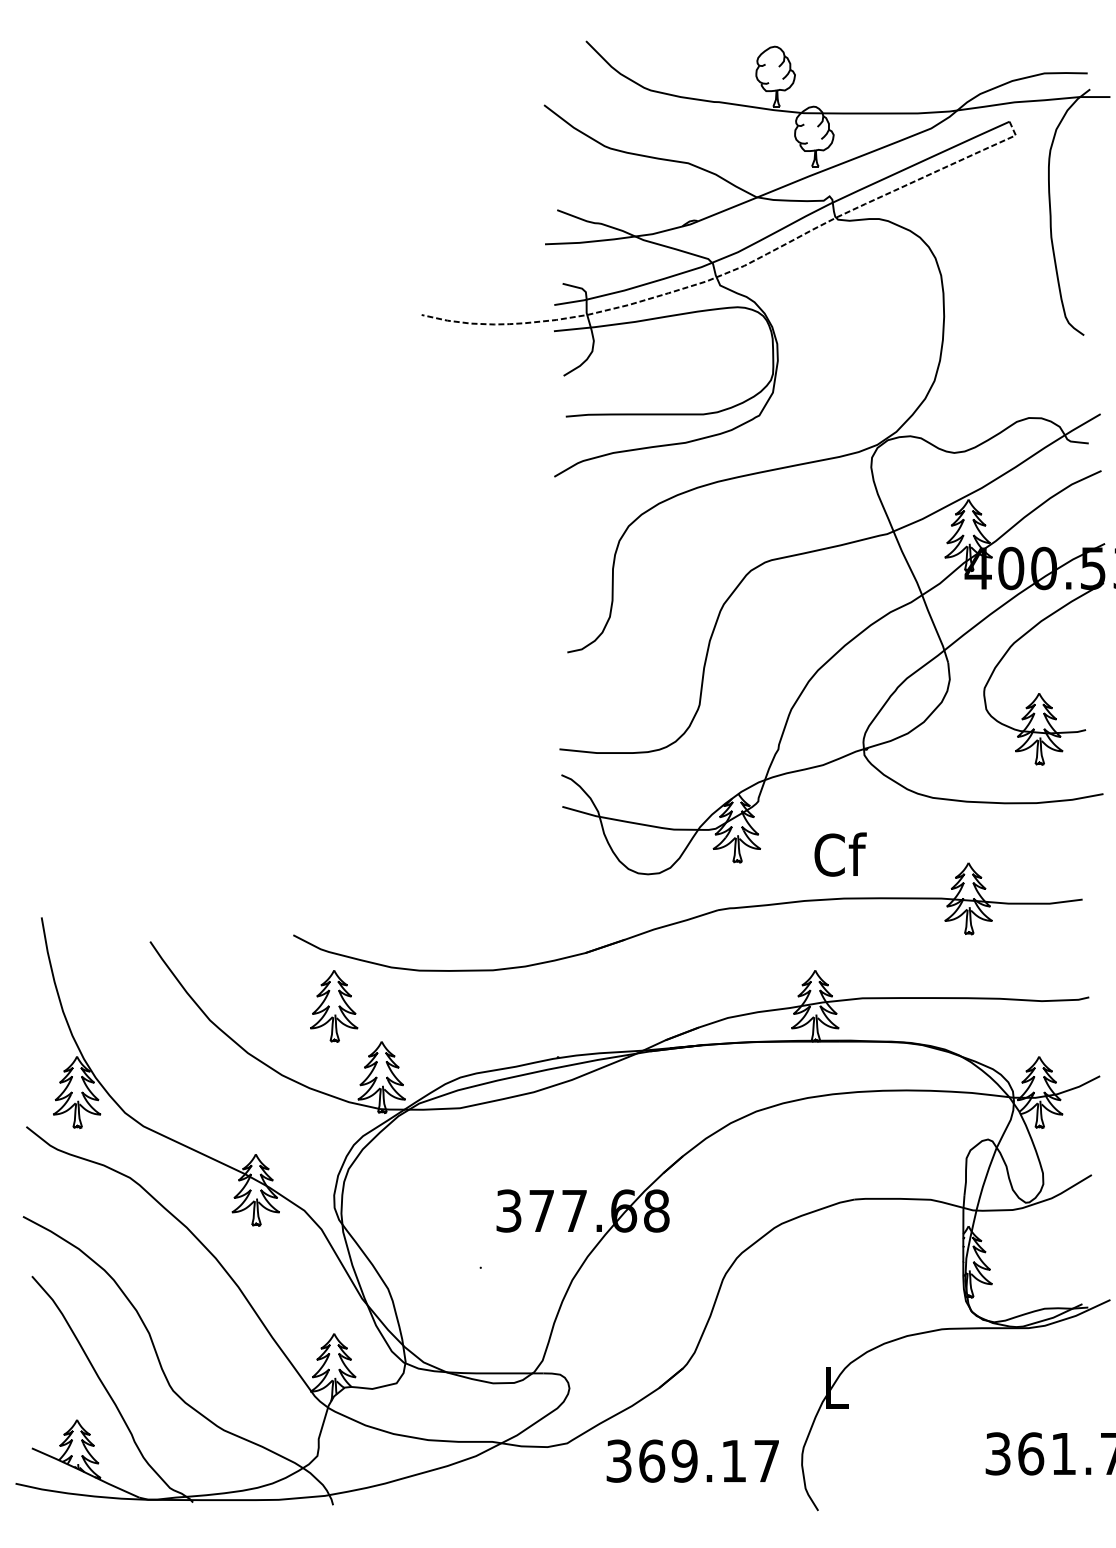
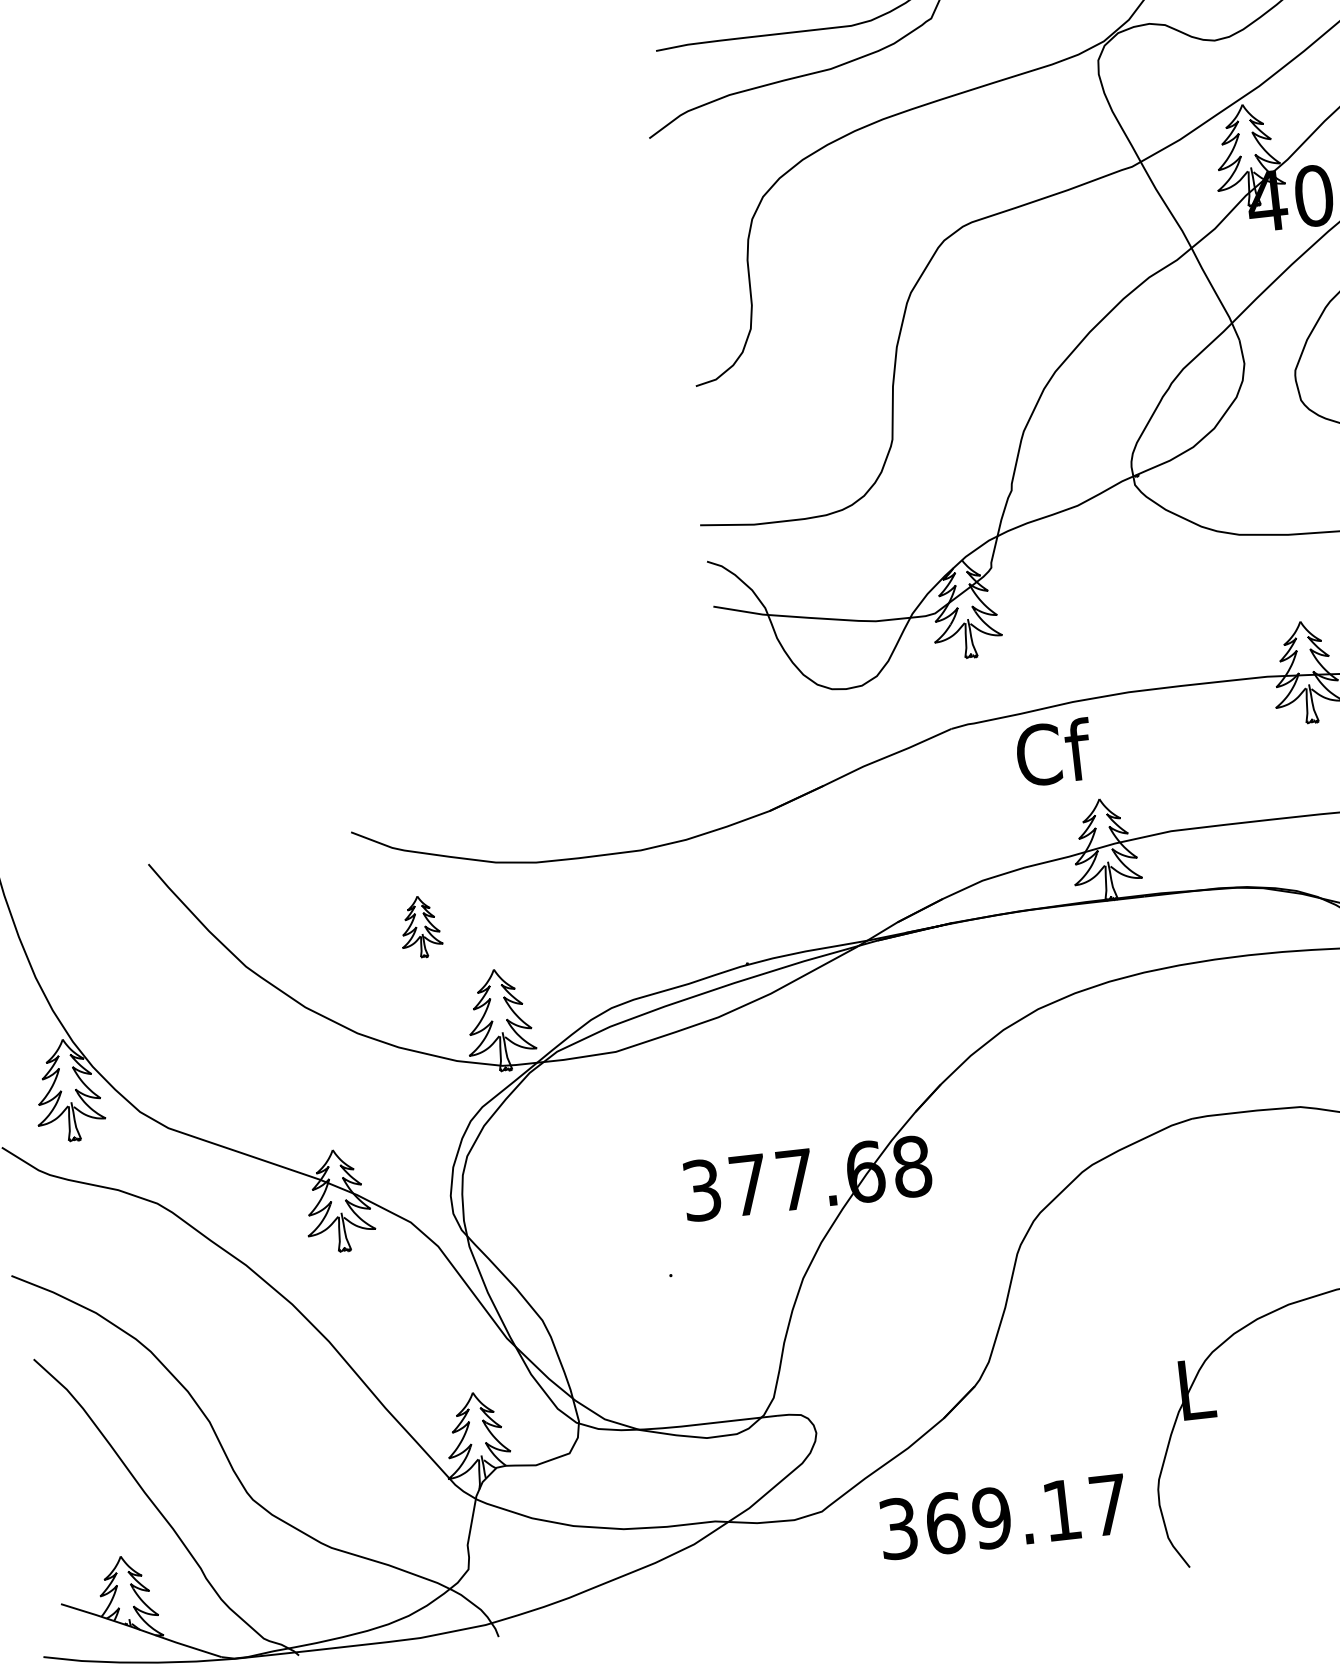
text: (840, 854) -> (1054, 752), moved
part: (334, 1006) -> (421, 927), size x0.6

